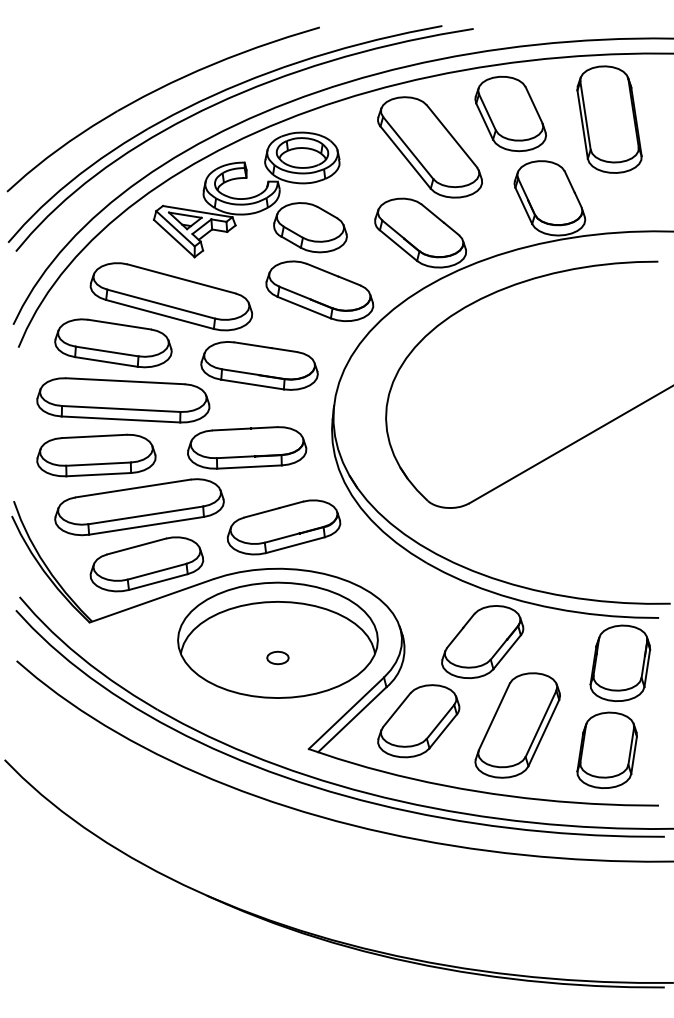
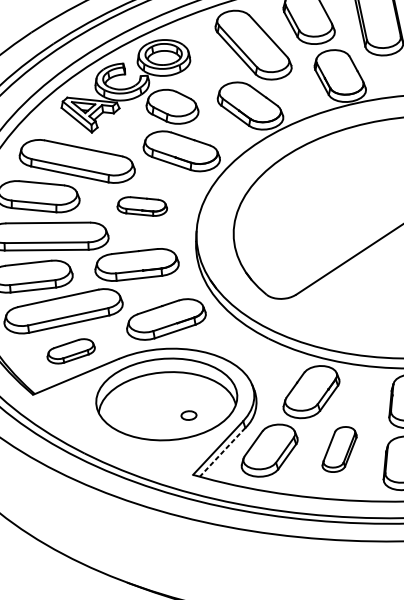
part: (259, 365) -> (142, 206), size x0.6
part: (146, 564) -> (70, 351), size x0.6
part: (277, 657) -> (188, 415), moved
line: (351, 720) -> (222, 452), solid -> dashed
part: (517, 725) -> (339, 449), size x0.6

